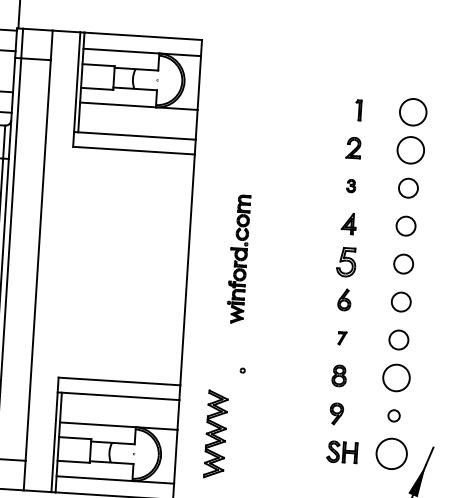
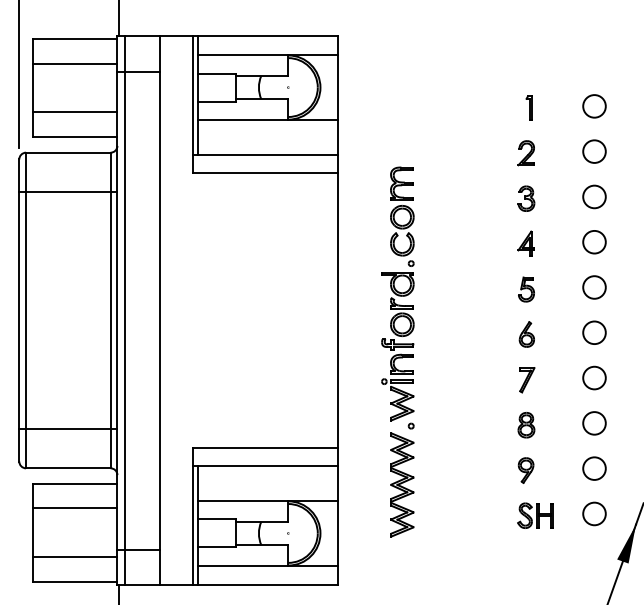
circle: (413, 112) -> (594, 106), size x0.71
circle: (410, 150) -> (594, 151), size x0.71
part: (351, 185) -> (526, 198), size x1.67
part: (238, 258) -> (397, 293), size x1.67
part: (346, 262) -> (526, 289), size x0.71
part: (342, 338) -> (527, 380), size x1.67
circle: (396, 378) -> (594, 423), size x0.71
circle: (394, 415) -> (594, 468), size x1.67
part: (216, 434) -> (402, 484), moved
circle: (391, 453) -> (594, 513), size x0.62

